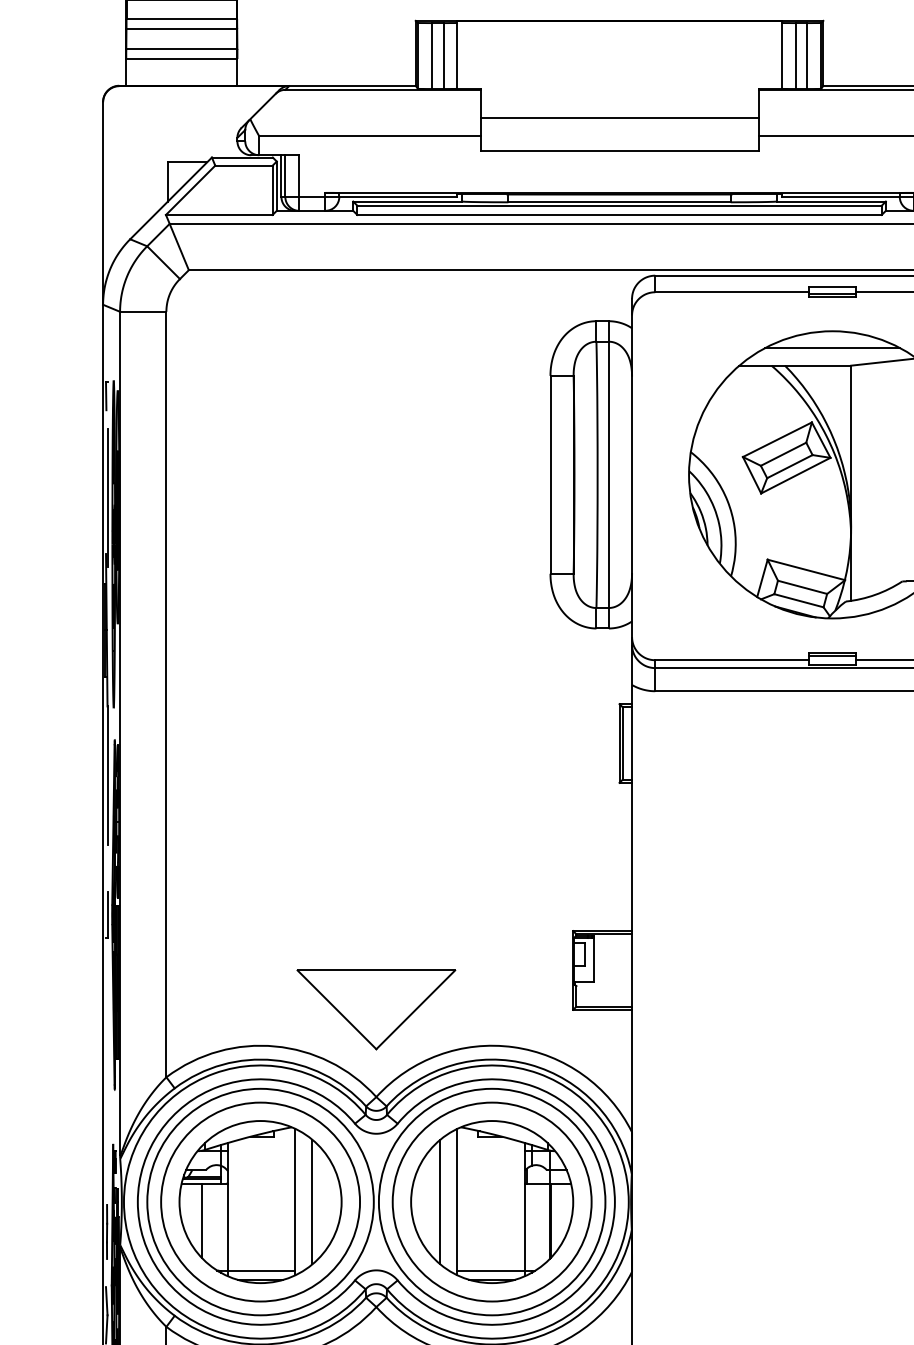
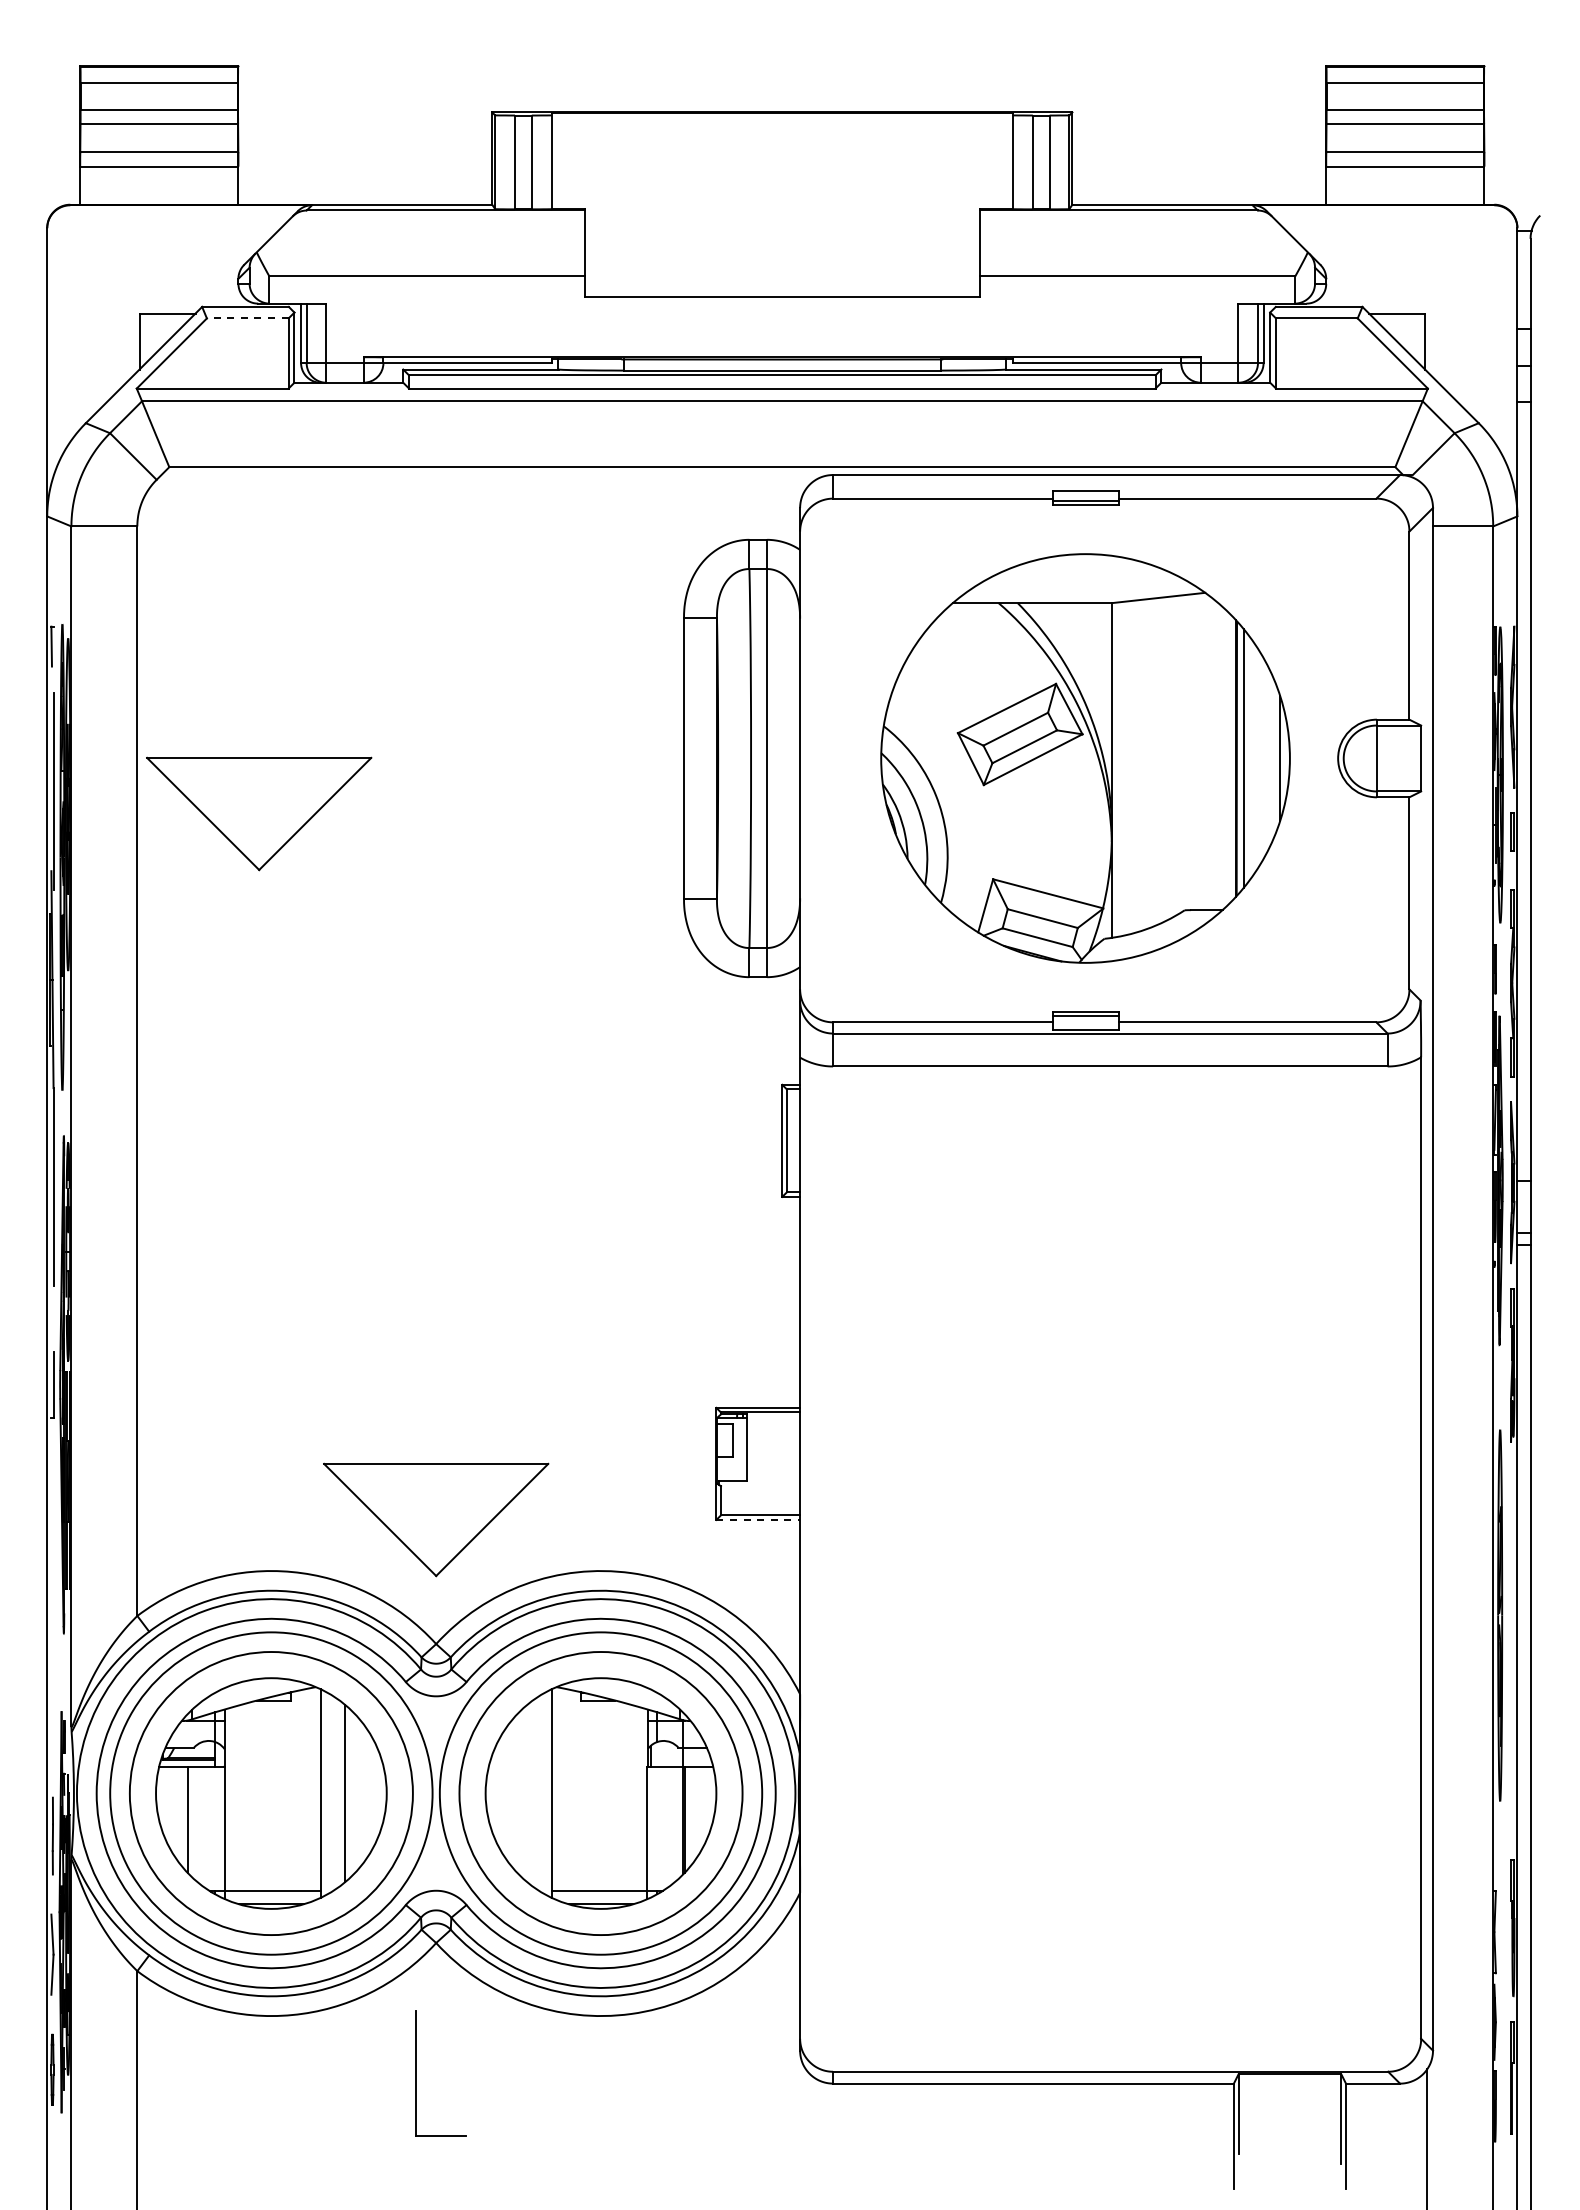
line: (619, 117) -> (782, 250), removed
line: (243, 165) -> (247, 318), solid -> dashed
line: (832, 347) -> (1085, 577), removed
part: (252, 513) -> (259, 813), added
line: (602, 1009) -> (758, 1519), solid -> dashed
line: (440, 1202) -> (527, 1793), removed

